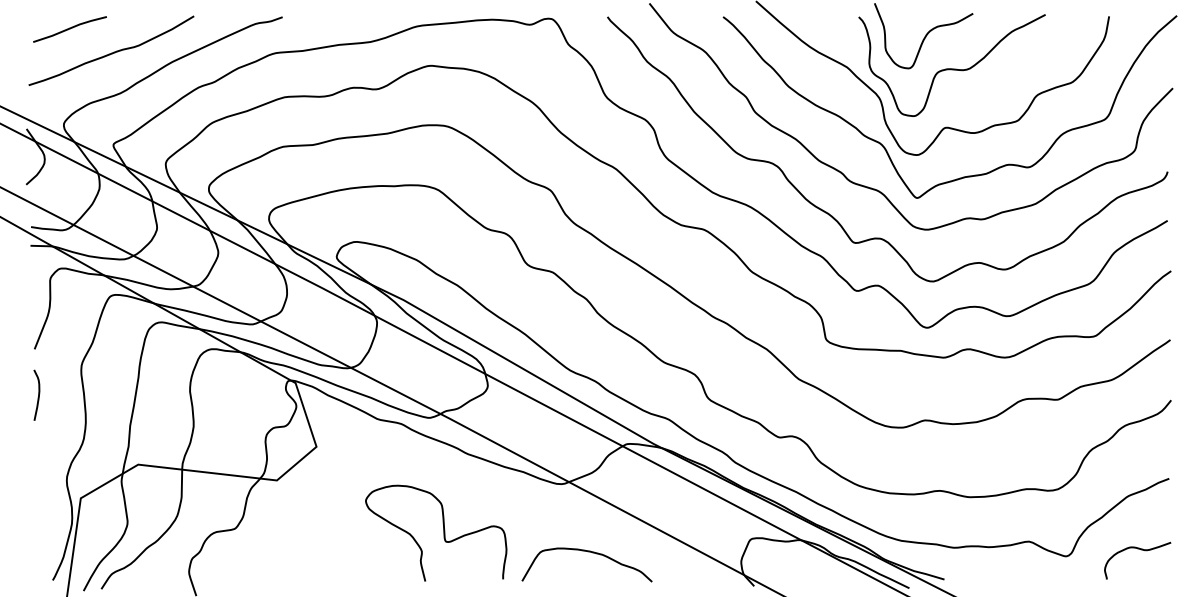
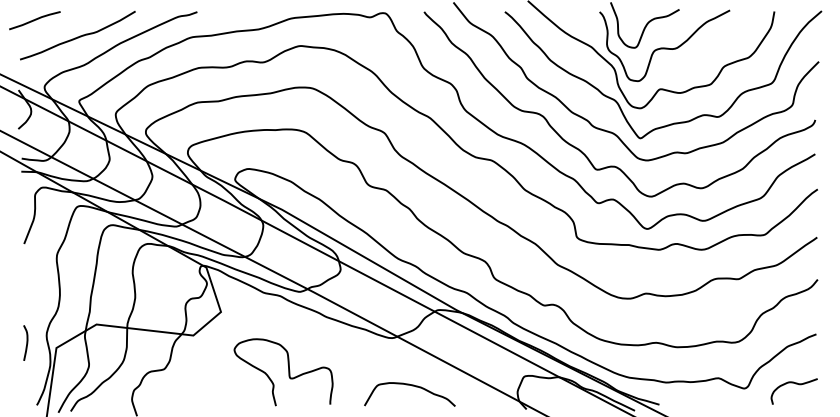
line: (69, 29) -> (34, 20), moved
curve: (37, 394) -> (26, 342), moved
curve: (443, 533) -> (288, 372), moved

